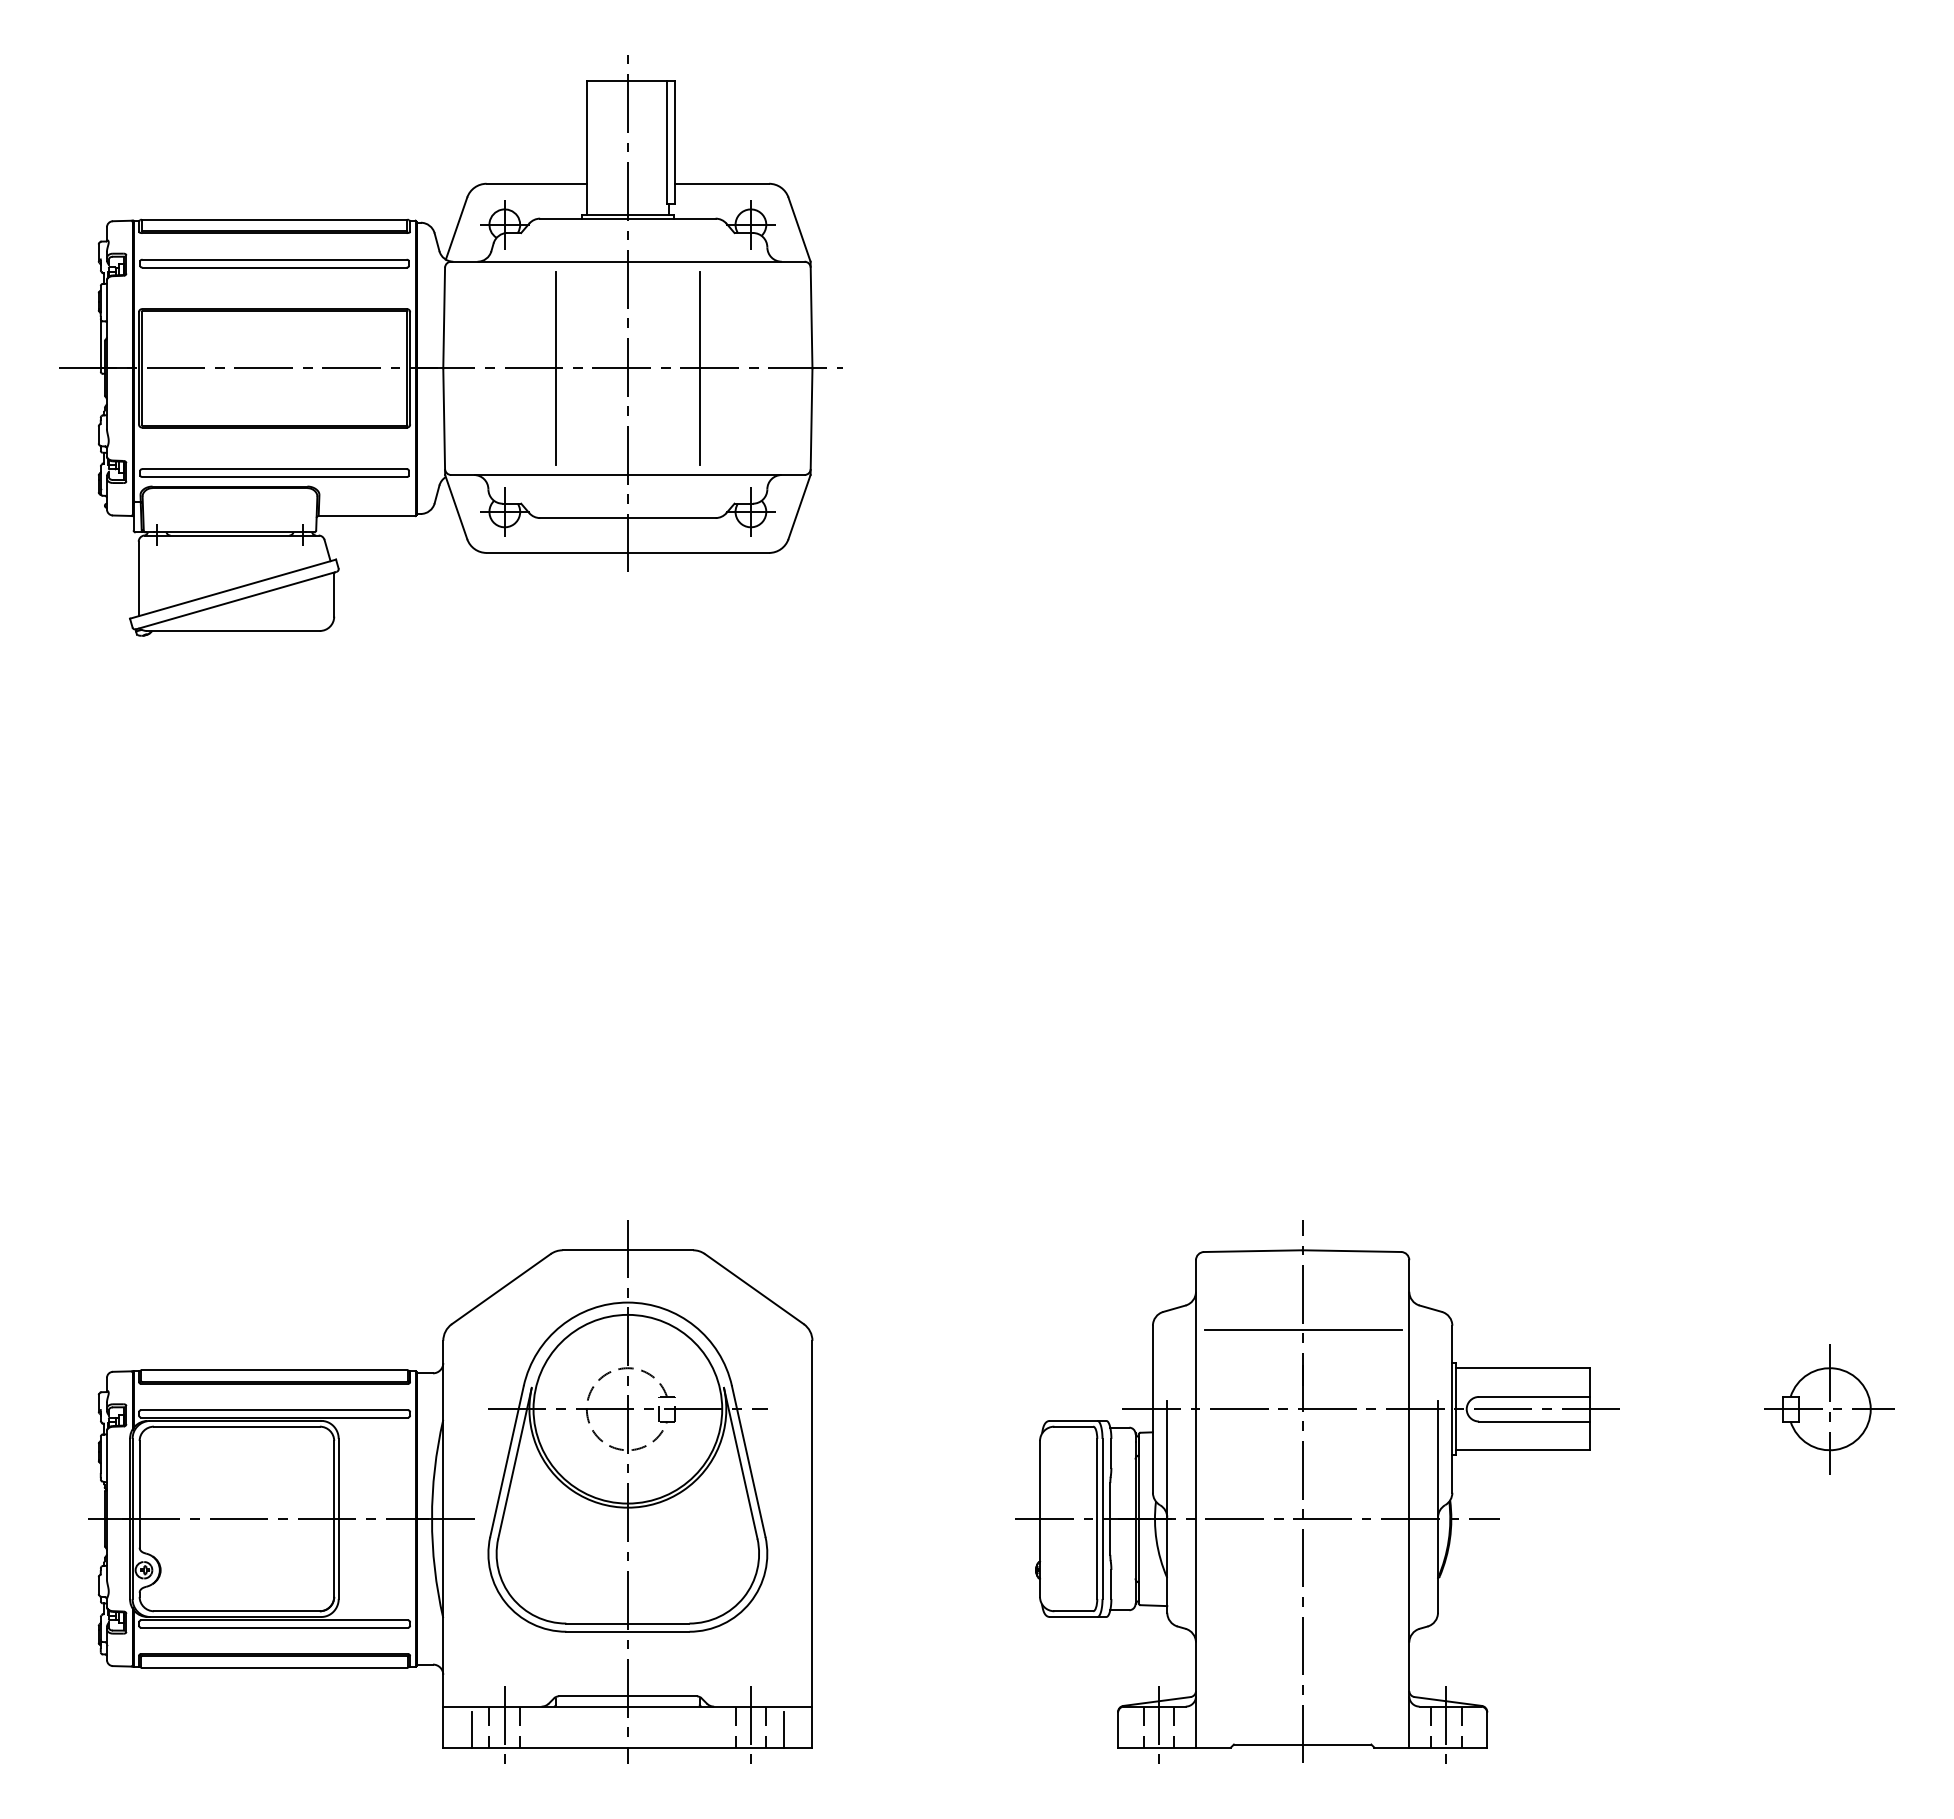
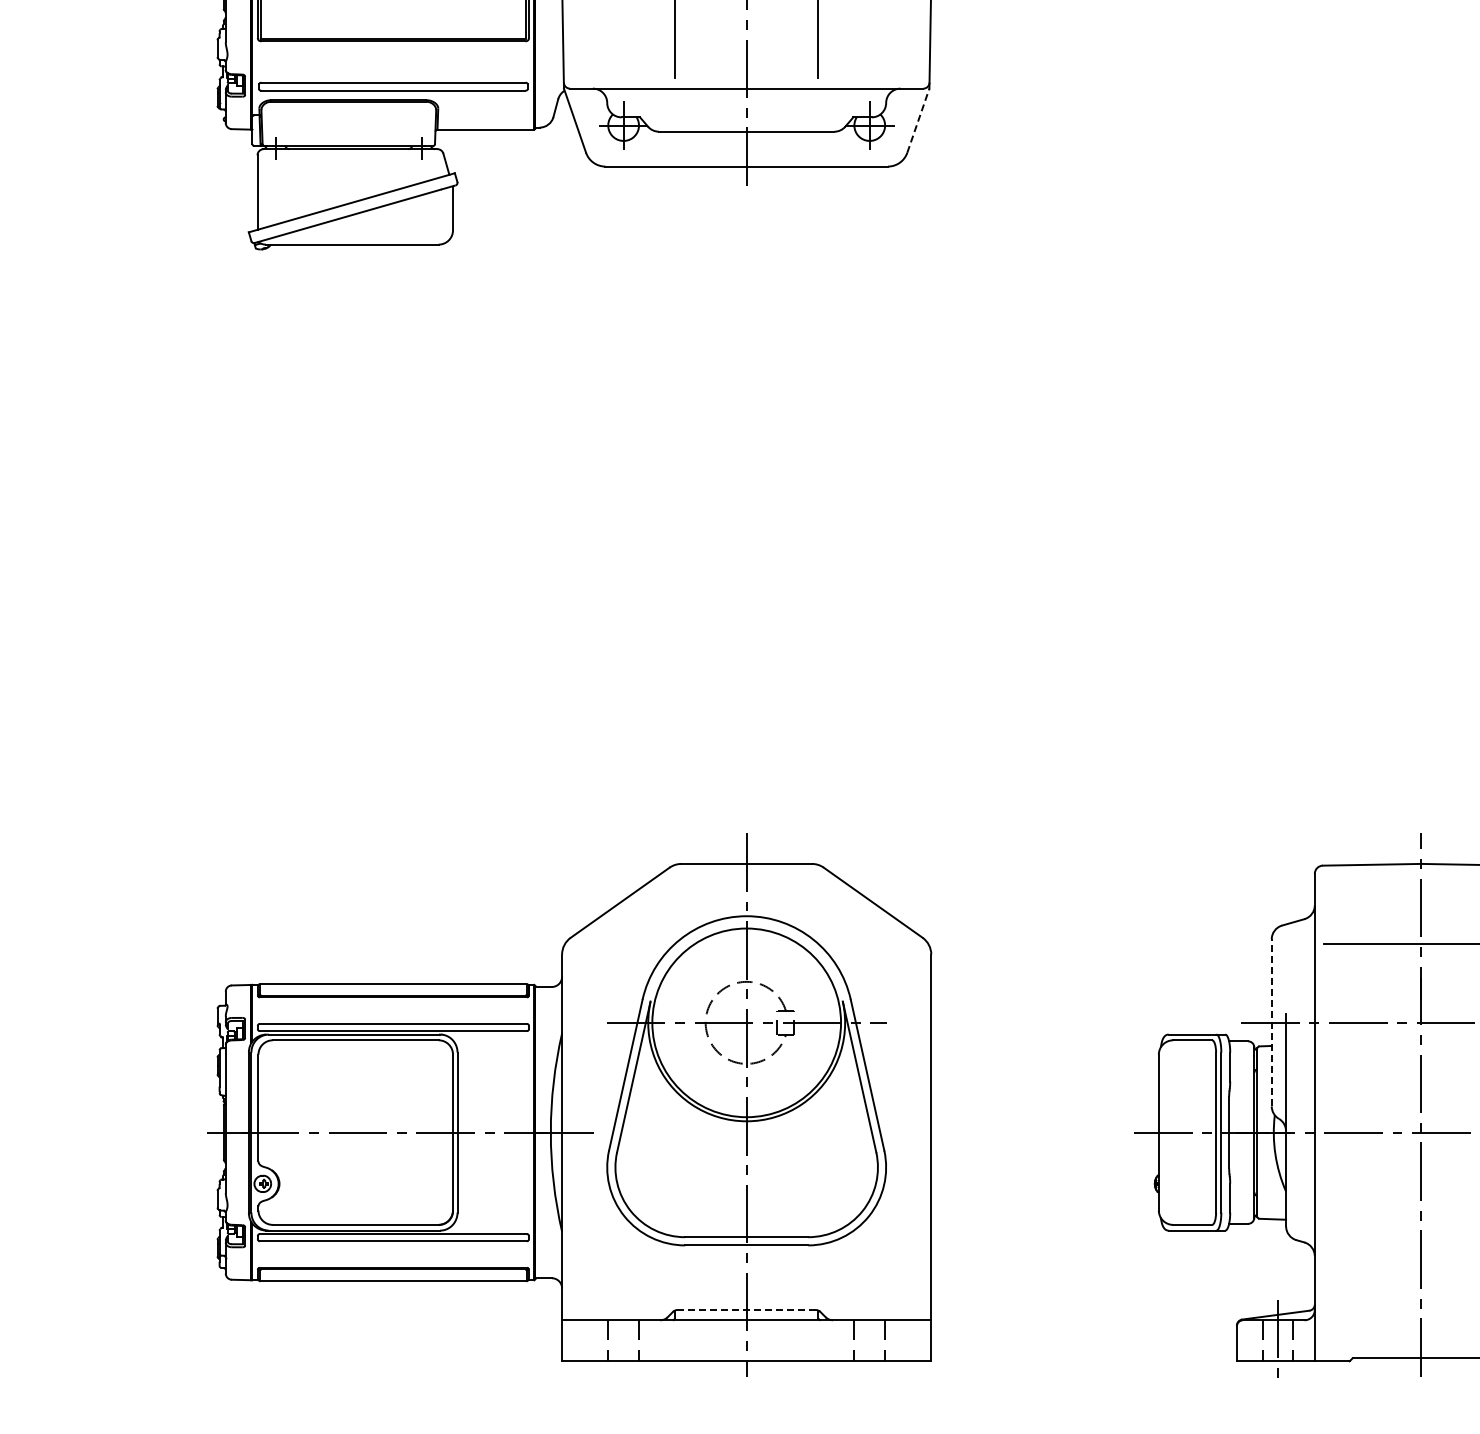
line: (799, 507) -> (918, 121), solid -> dashed
line: (1152, 1409) -> (1271, 1023), solid -> dashed
line: (627, 1696) -> (746, 1310), solid -> dashed
line: (504, 1727) -> (623, 1341), removed
line: (750, 1727) -> (869, 1341), removed
line: (472, 1729) -> (591, 1343), removed
line: (783, 1729) -> (902, 1343), removed

